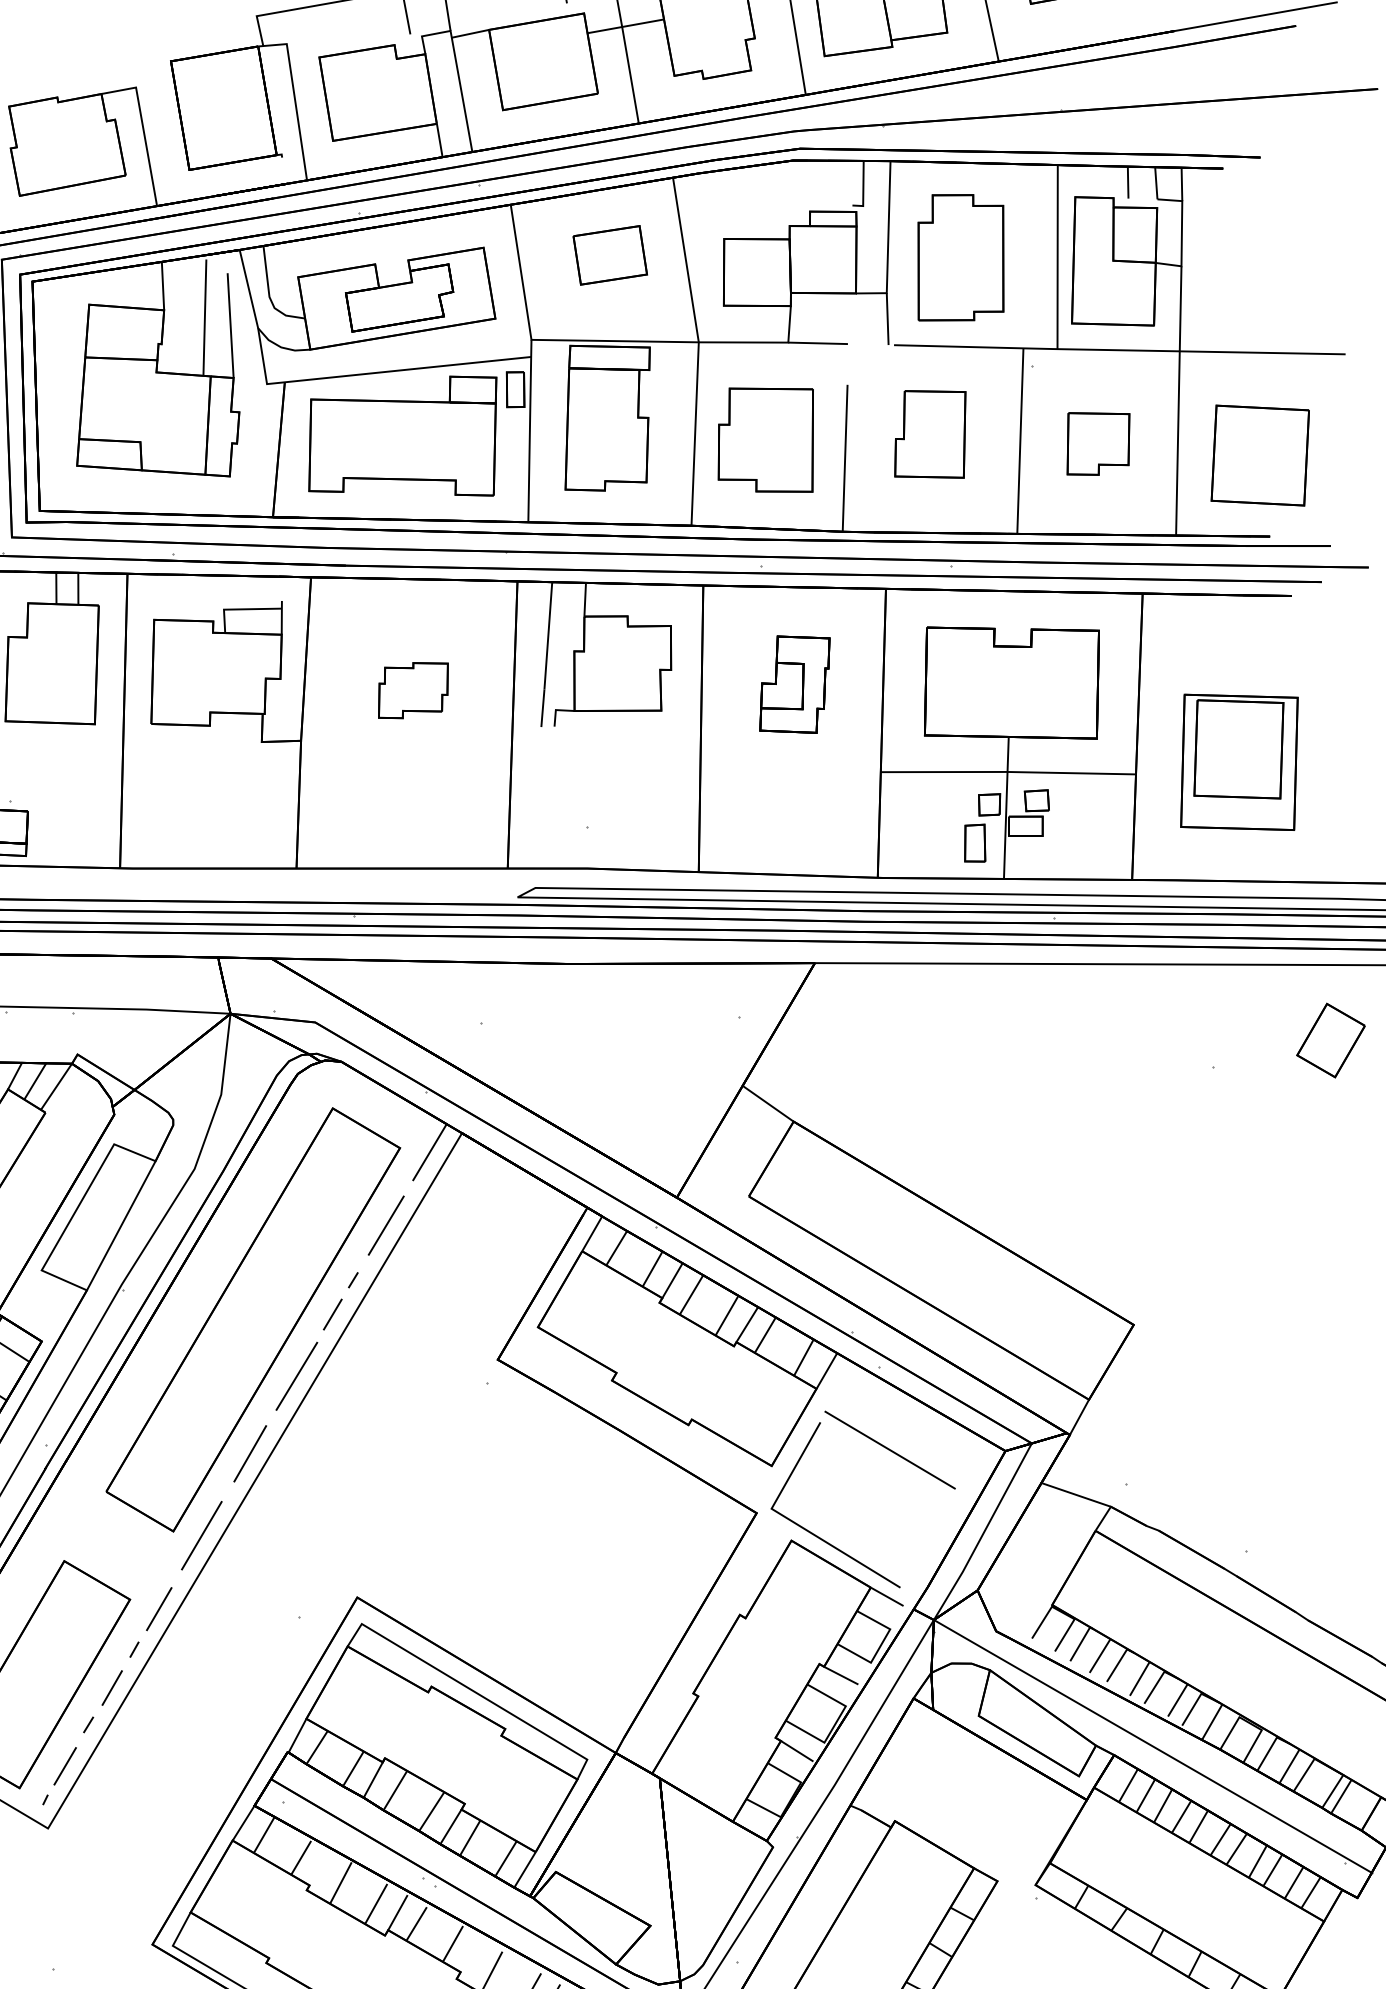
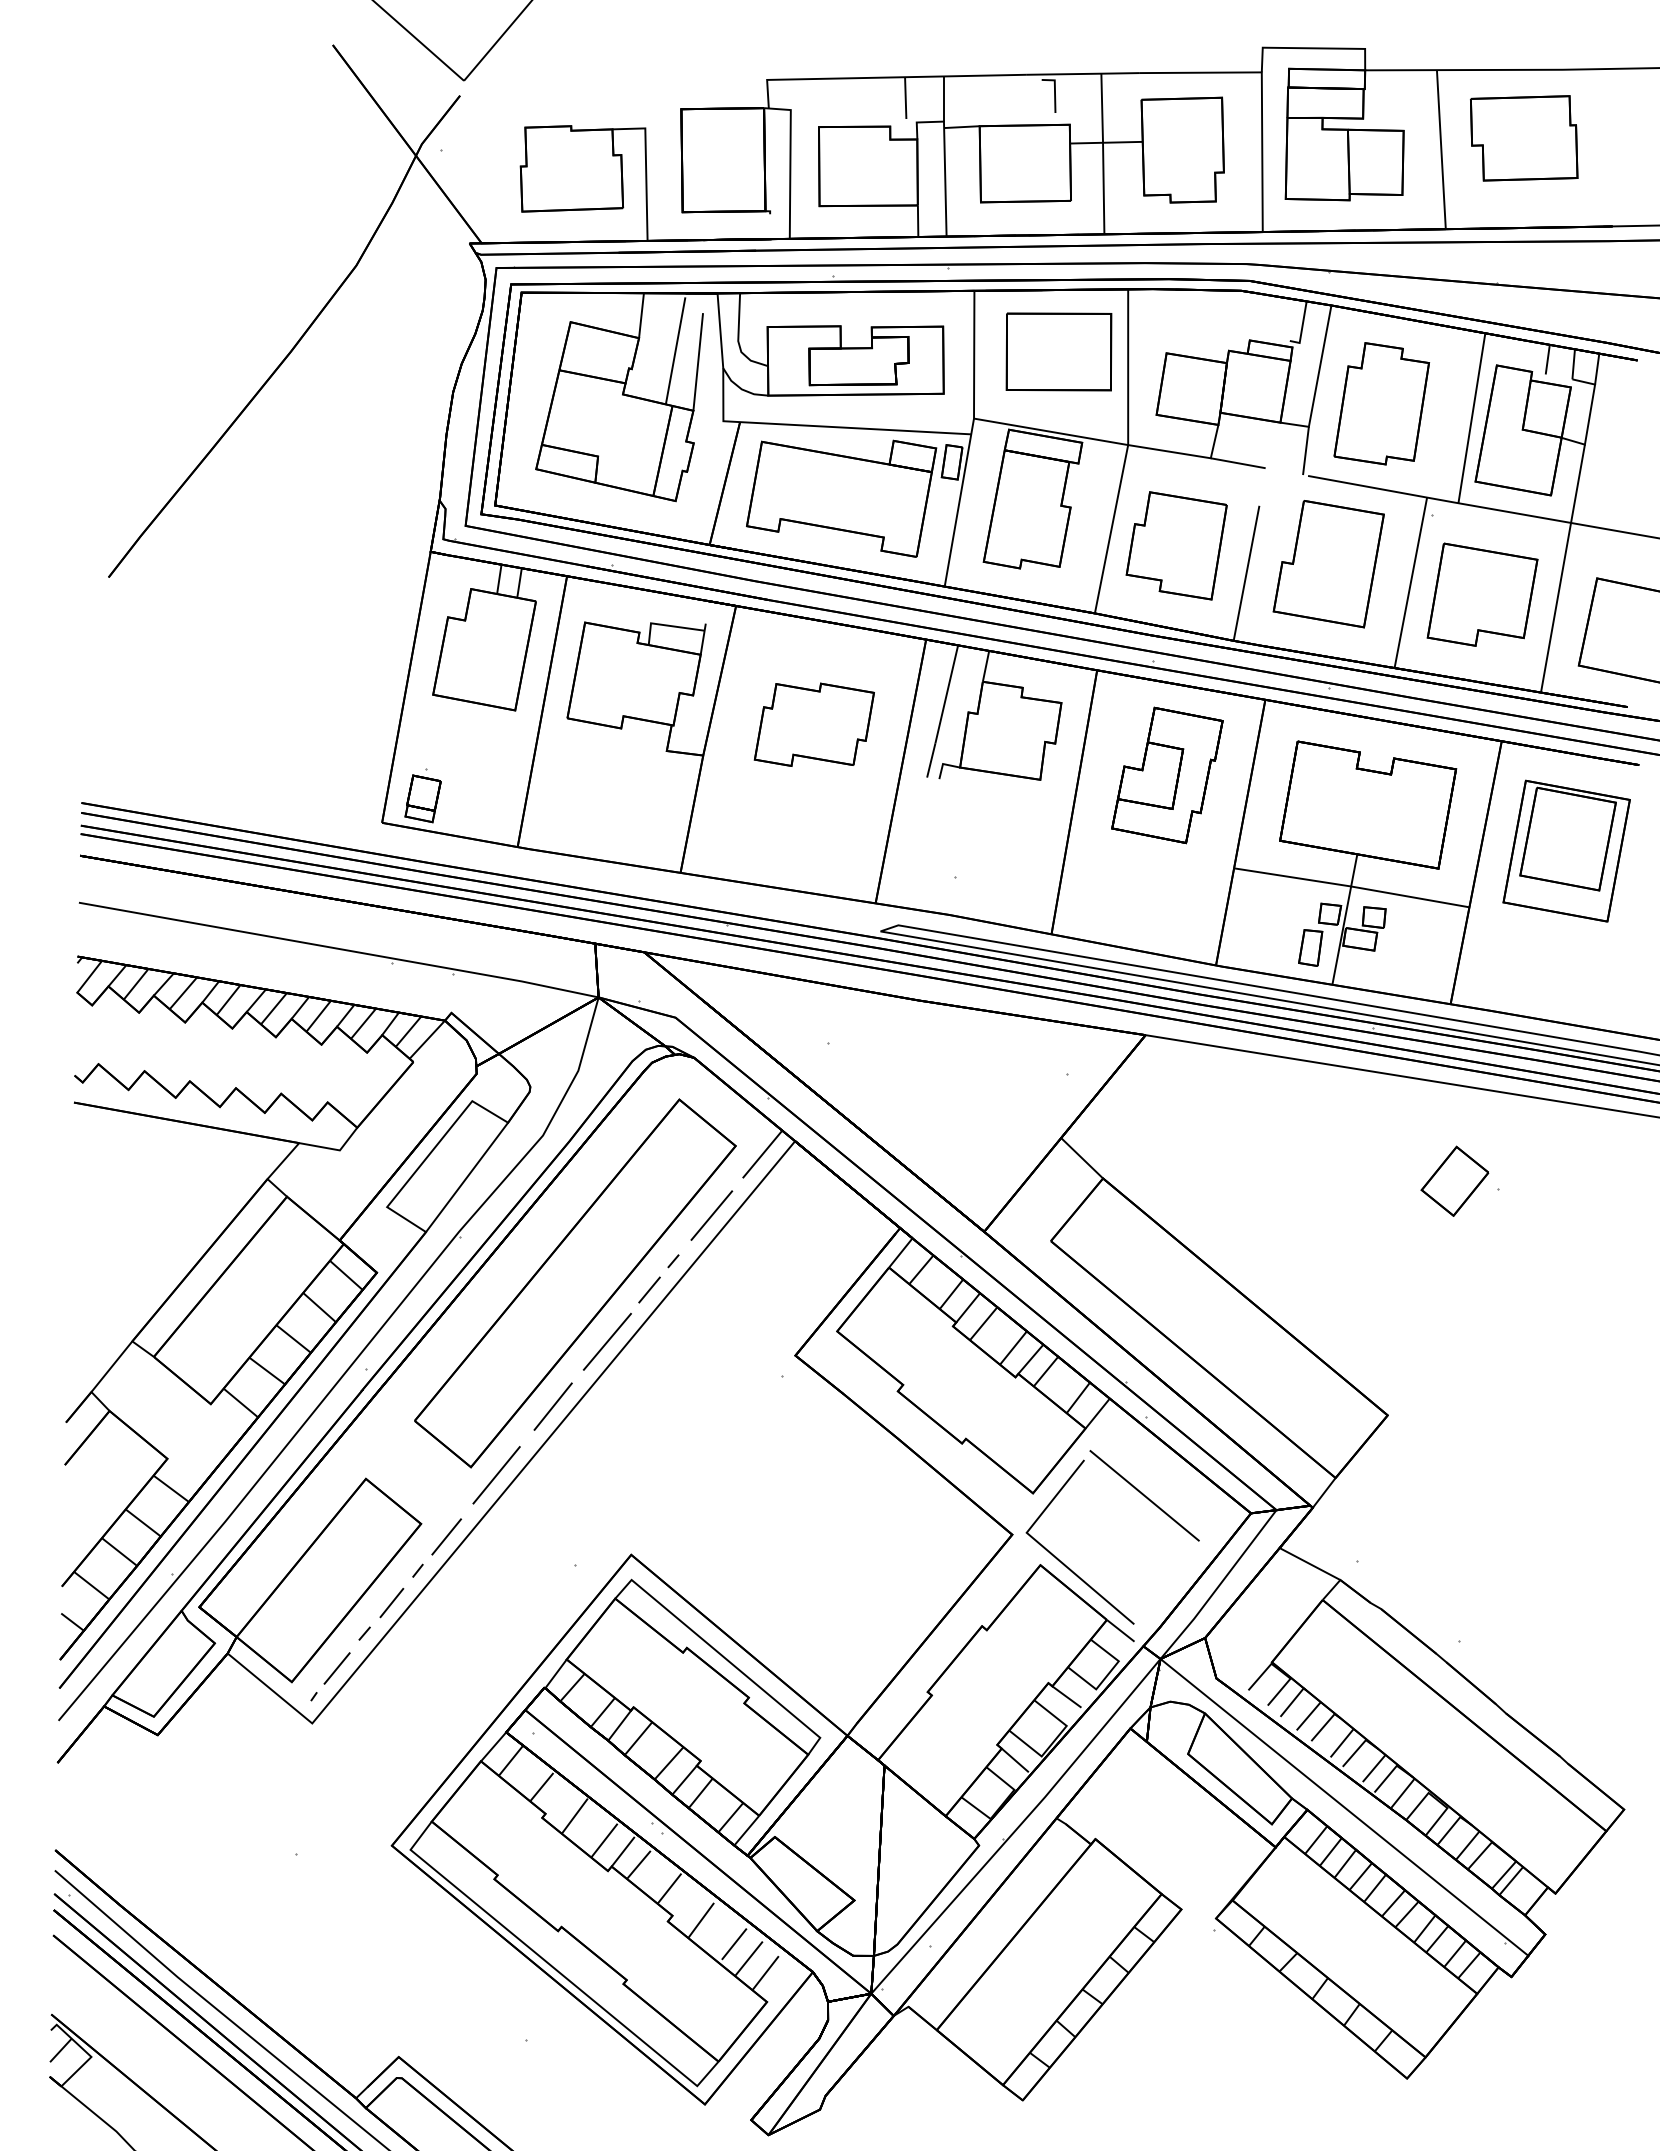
part: (609, 254) -> (1058, 351), size x1.67
part: (930, 435) -> (1328, 564), size x1.43
part: (1098, 441) -> (1482, 594), size x1.67
part: (795, 685) -> (1167, 775), size x1.43
part: (412, 689) -> (813, 724), size x1.67
part: (1239, 761) -> (1566, 850), moved
part: (1330, 1039) -> (1454, 1180), moved

